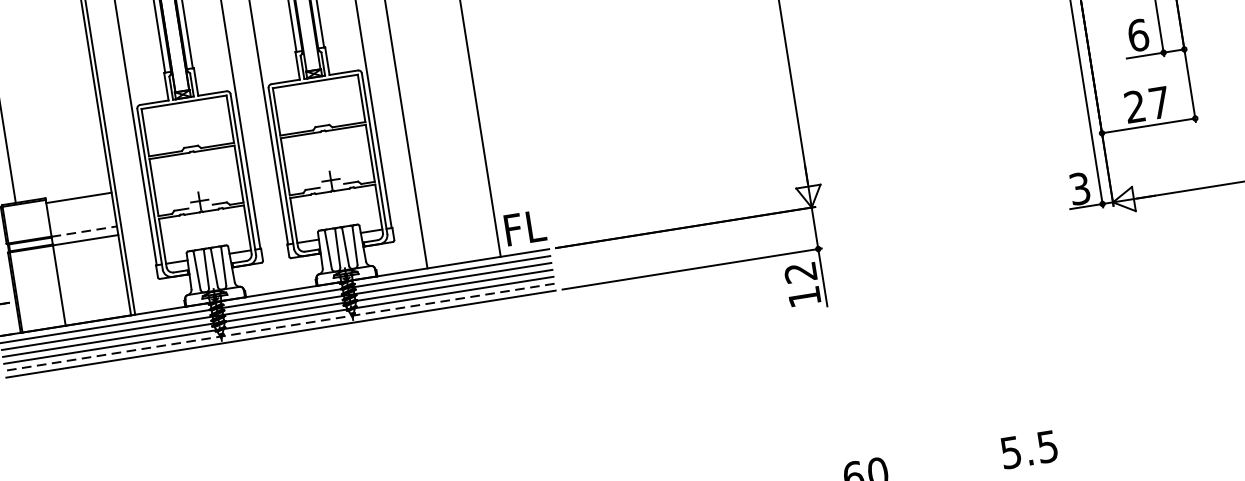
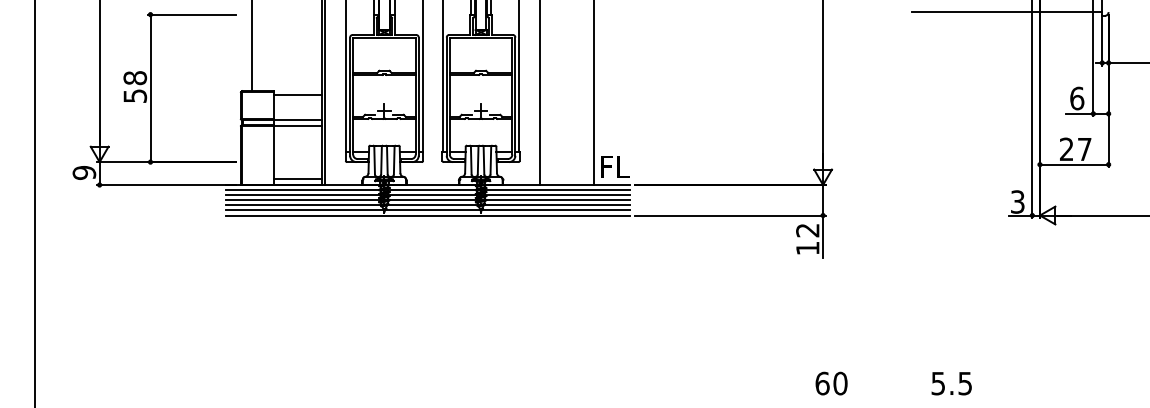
line: (84, 231) -> (298, 119), dashed -> solid
line: (97, 311) -> (298, 178), added
line: (279, 327) -> (427, 210), dashed -> solid

